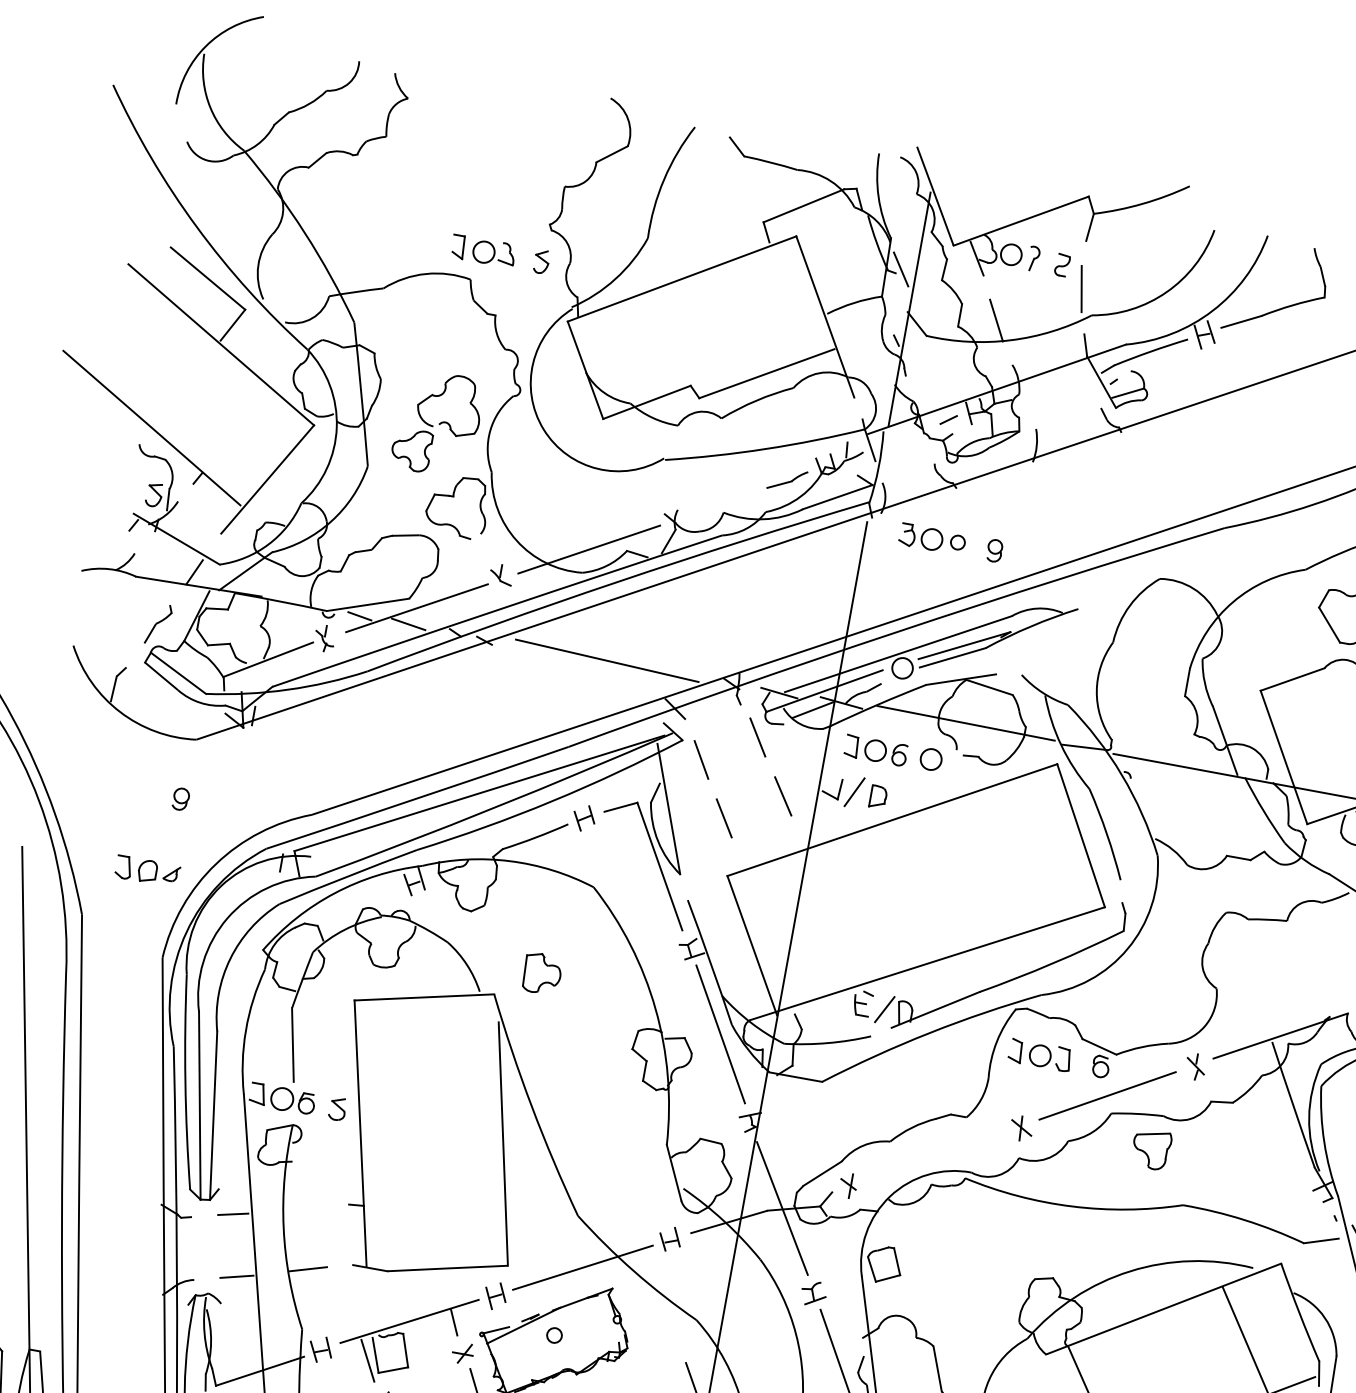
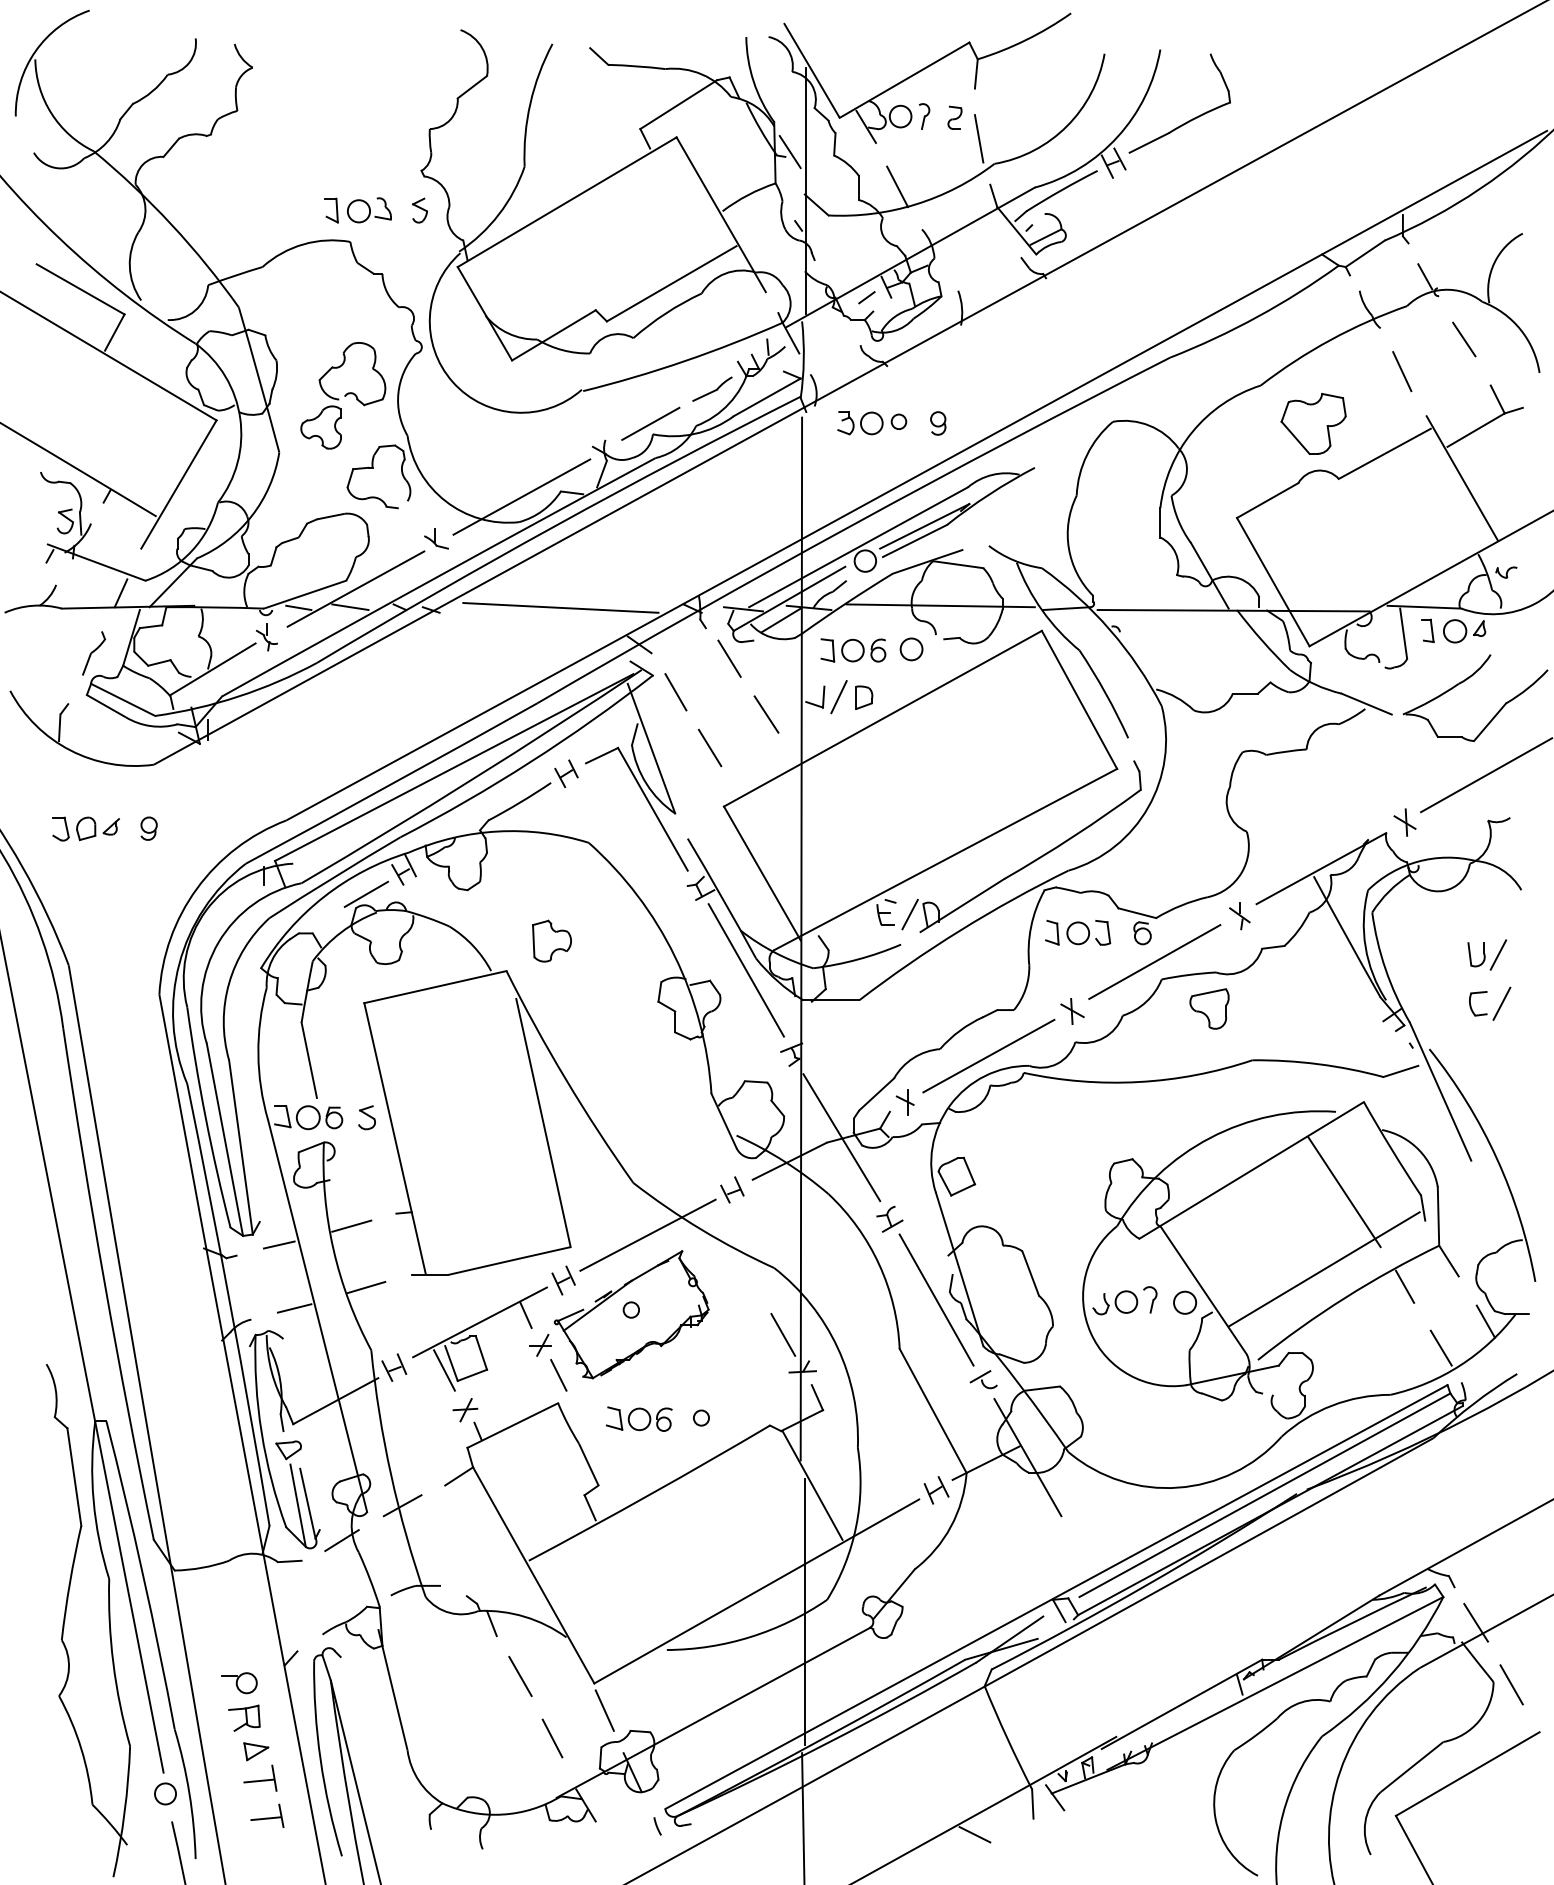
line: (723, 501) -> (650, 423), added
part: (147, 870) -> (85, 828), moved
line: (375, 897) -> (366, 893), added
line: (934, 1155) -> (988, 1055), added
line: (304, 1208) -> (351, 1225), added

